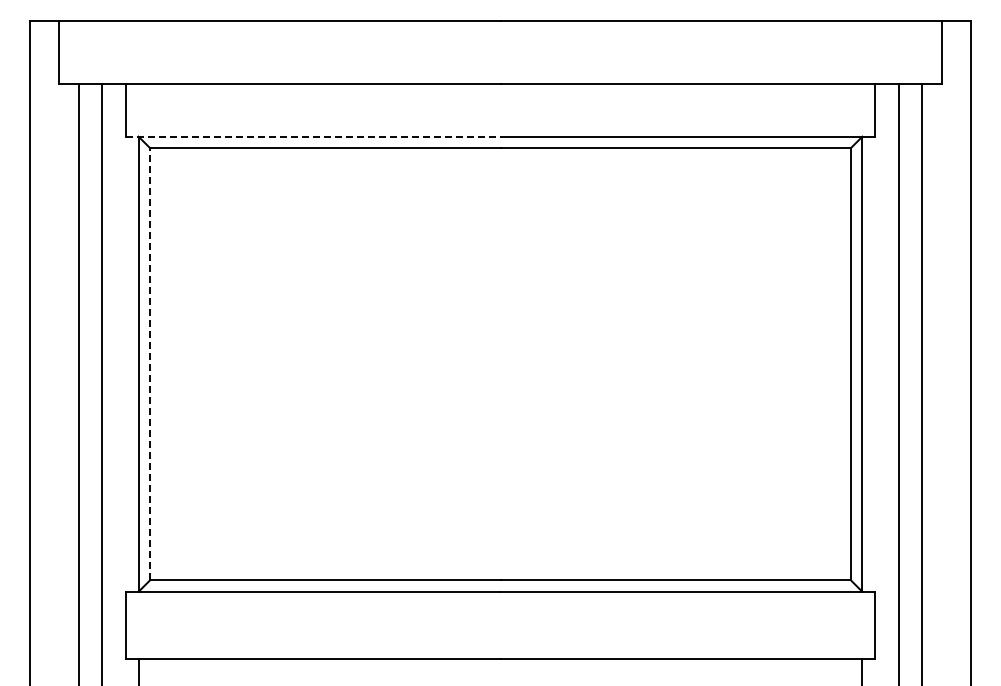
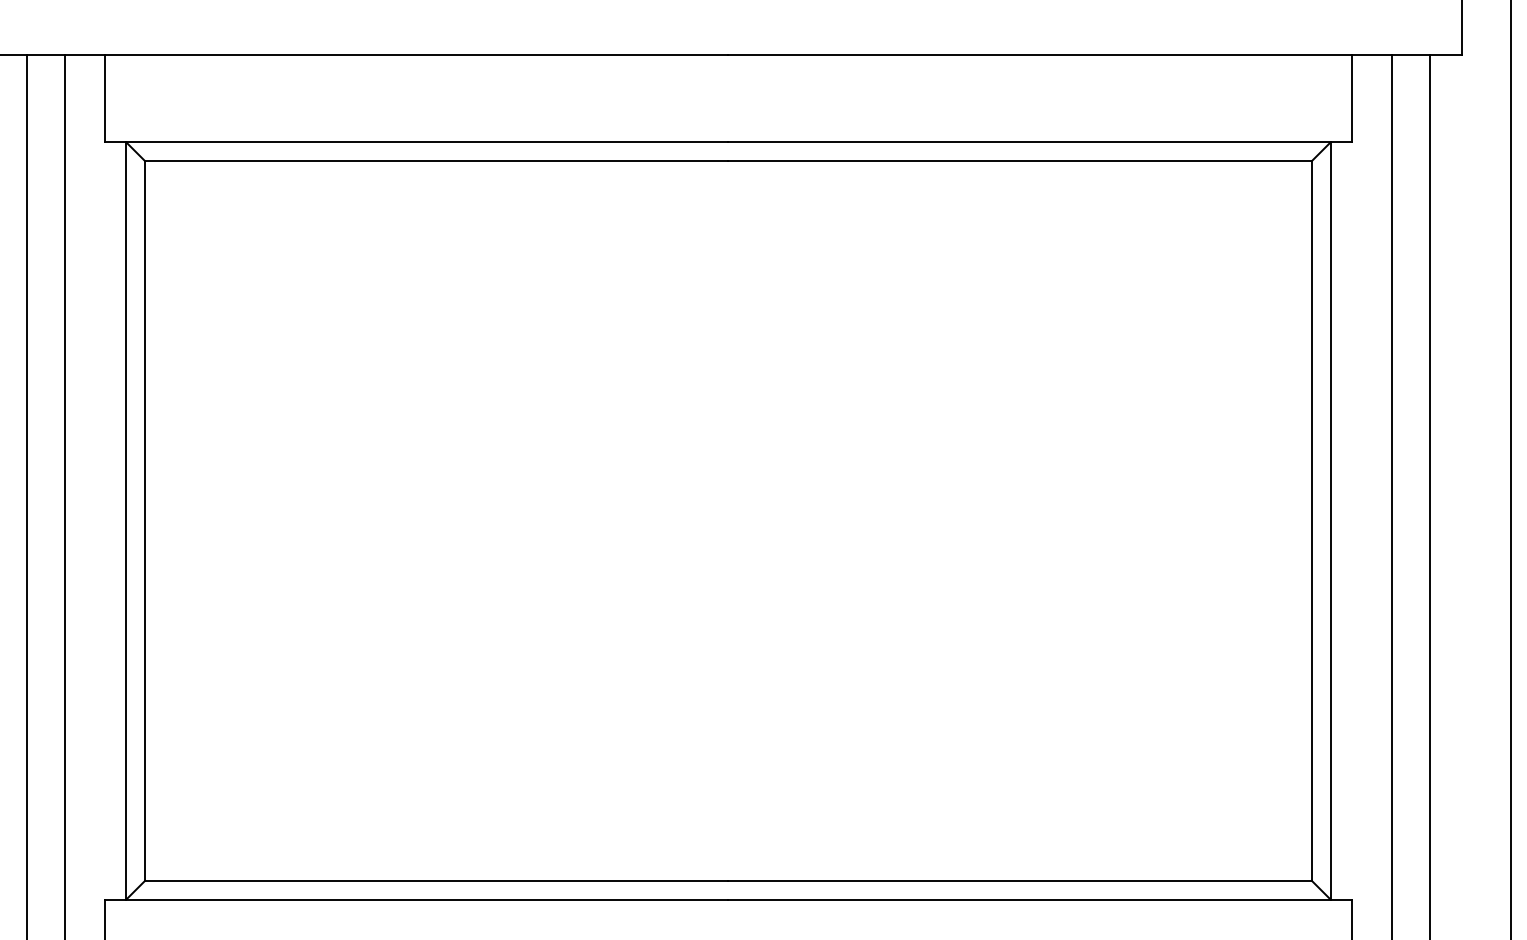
line: (313, 136) -> (417, 142), dashed -> solid
line: (150, 363) -> (145, 519), dashed -> solid

